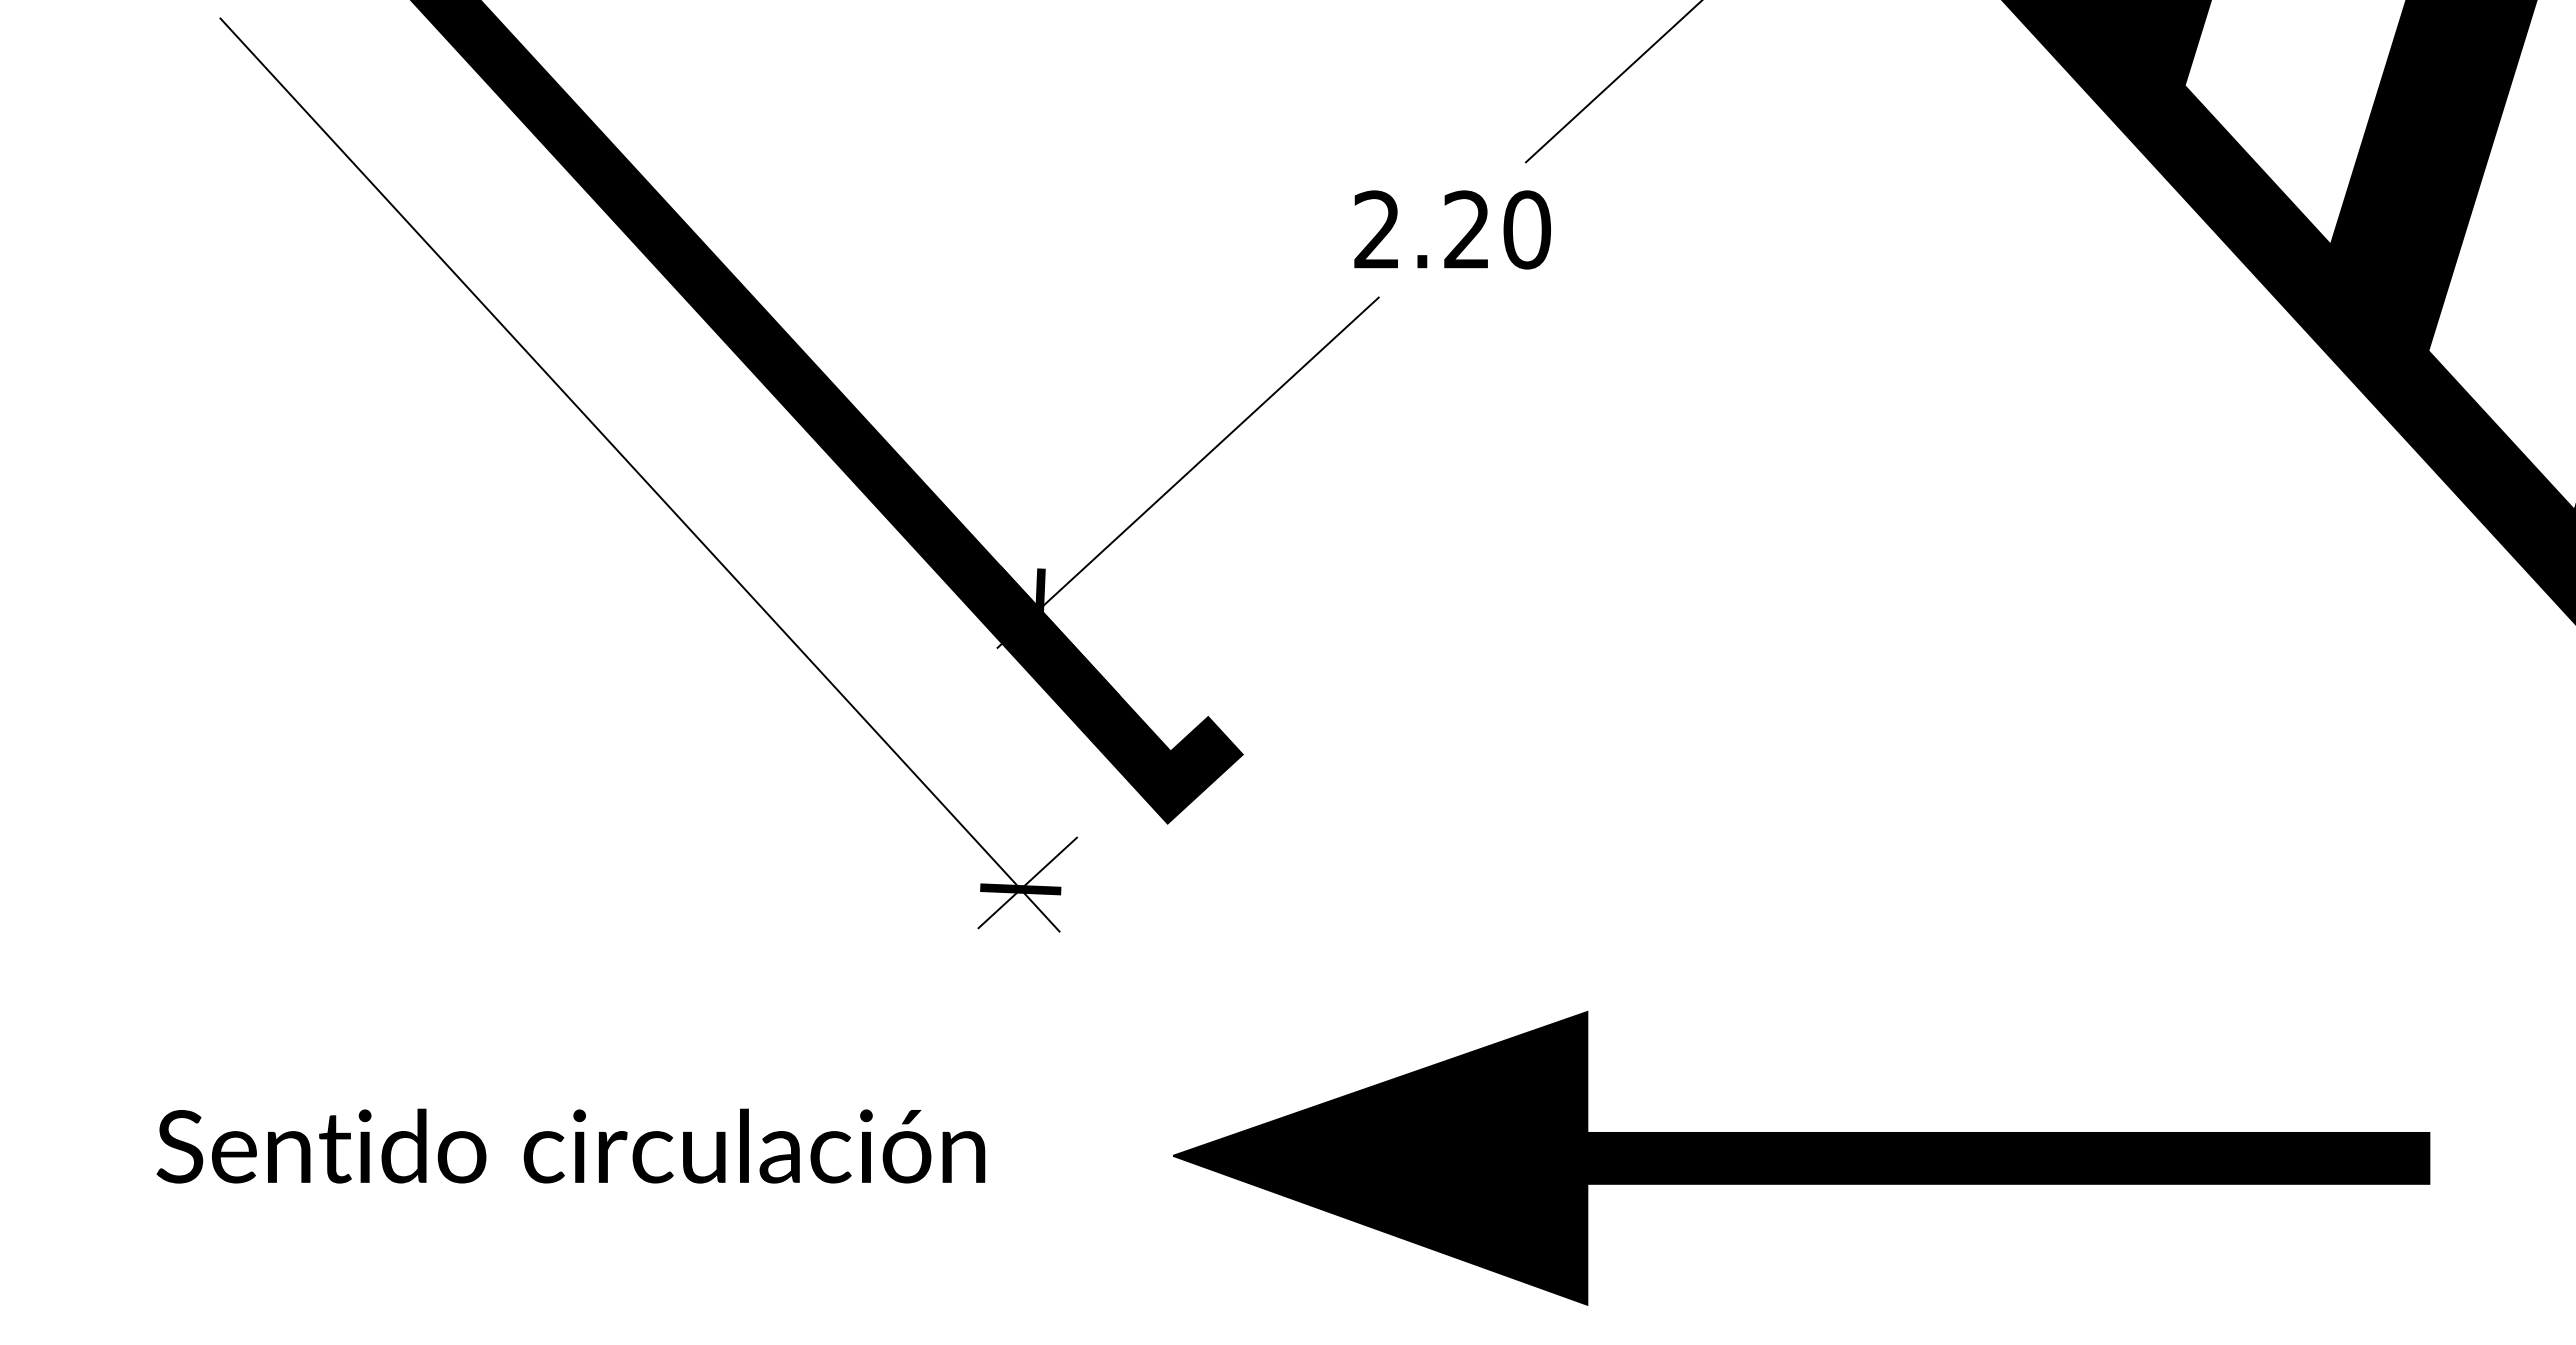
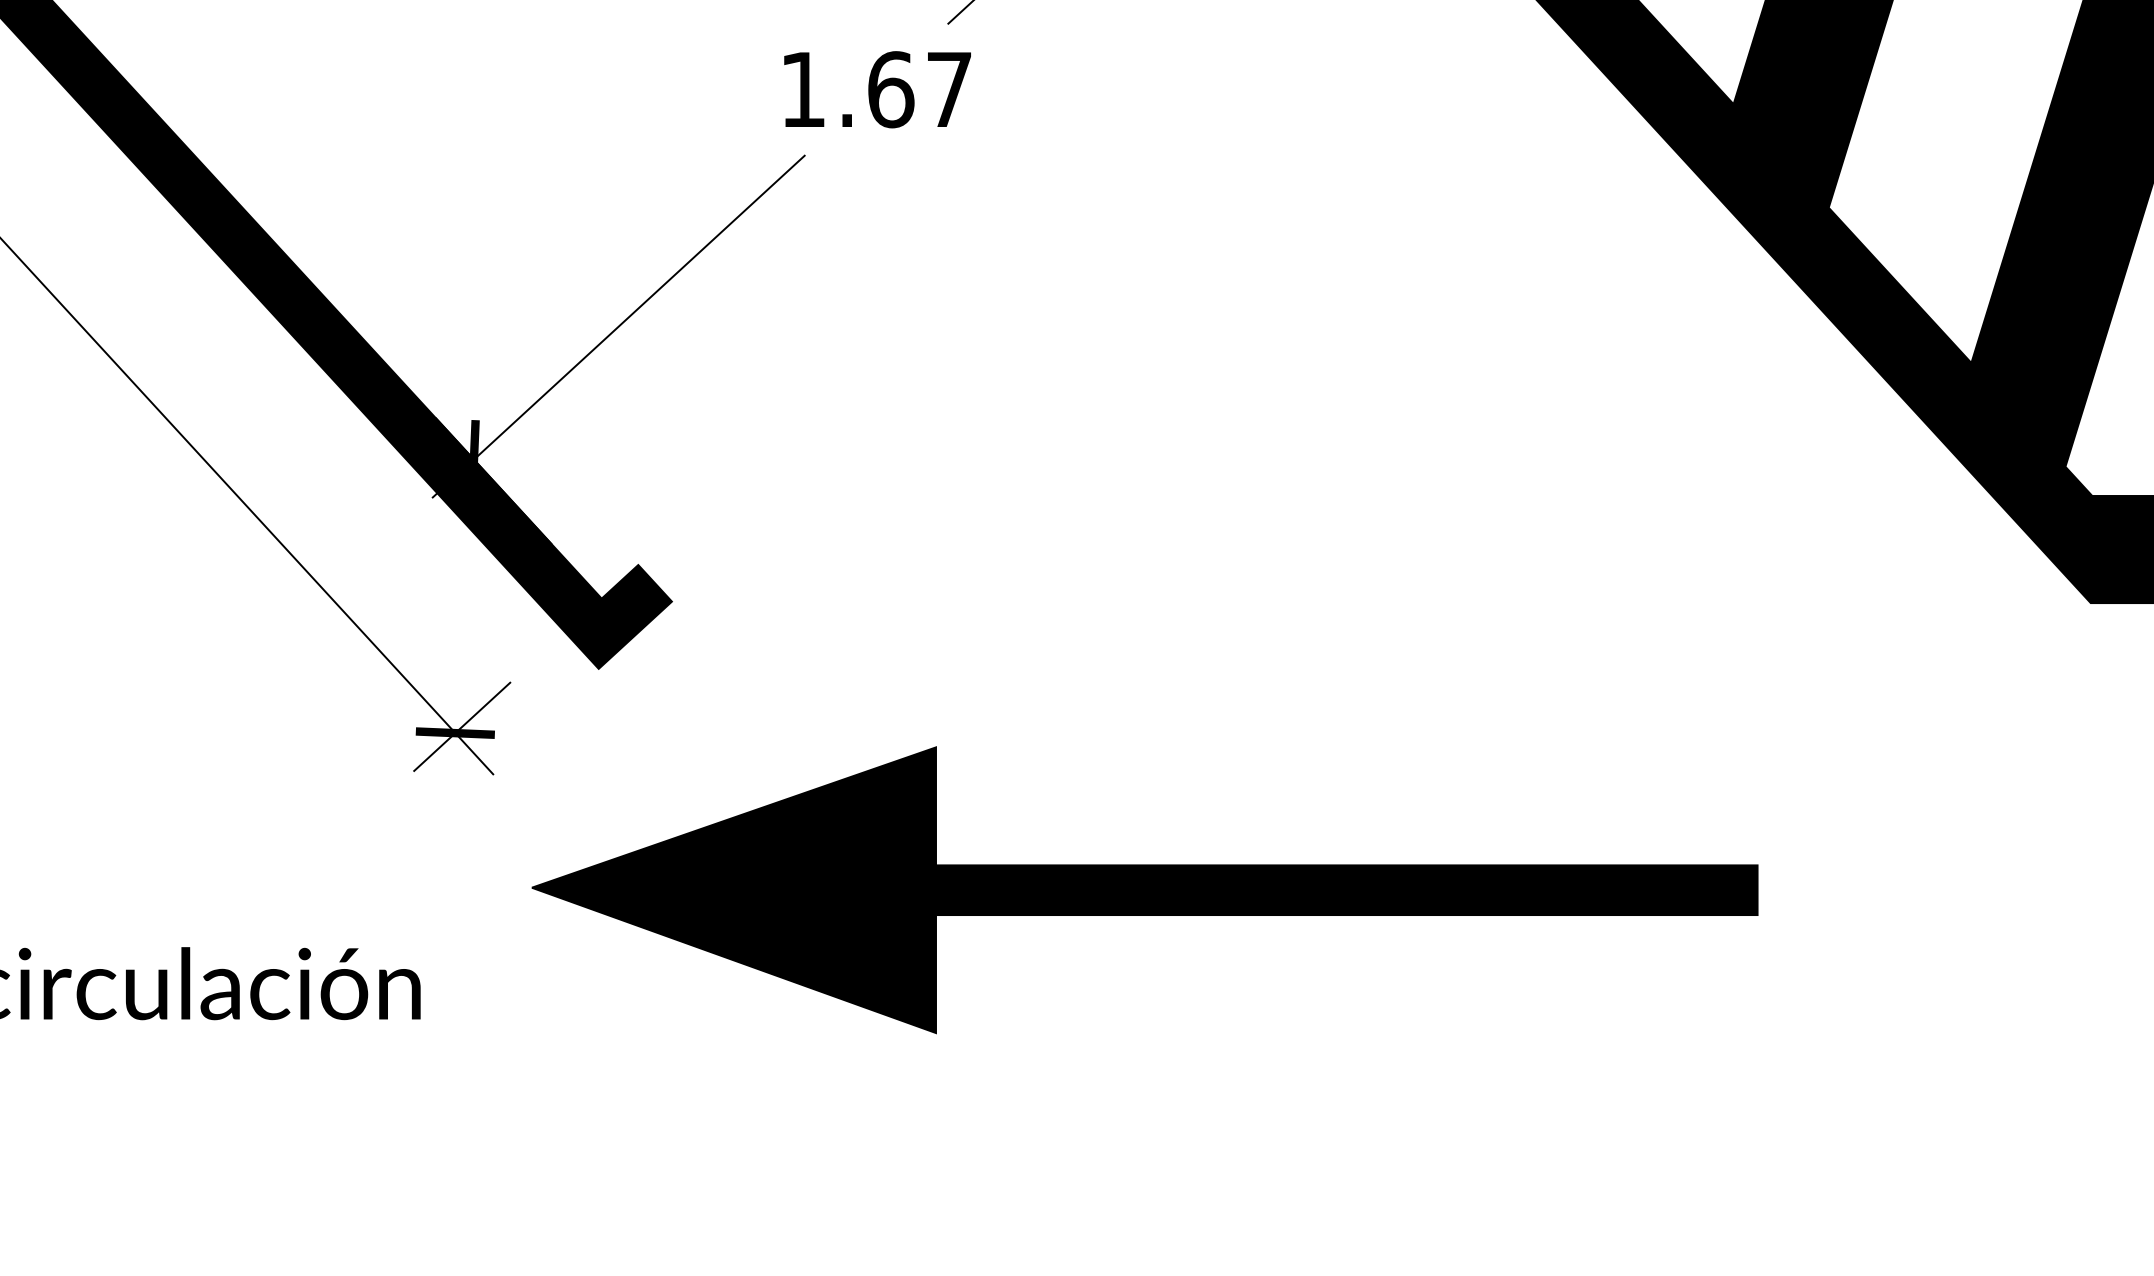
text: (1452, 229) -> (876, 89), 2.20 -> 1.67
part: (1801, 1158) -> (1144, 890), moved

